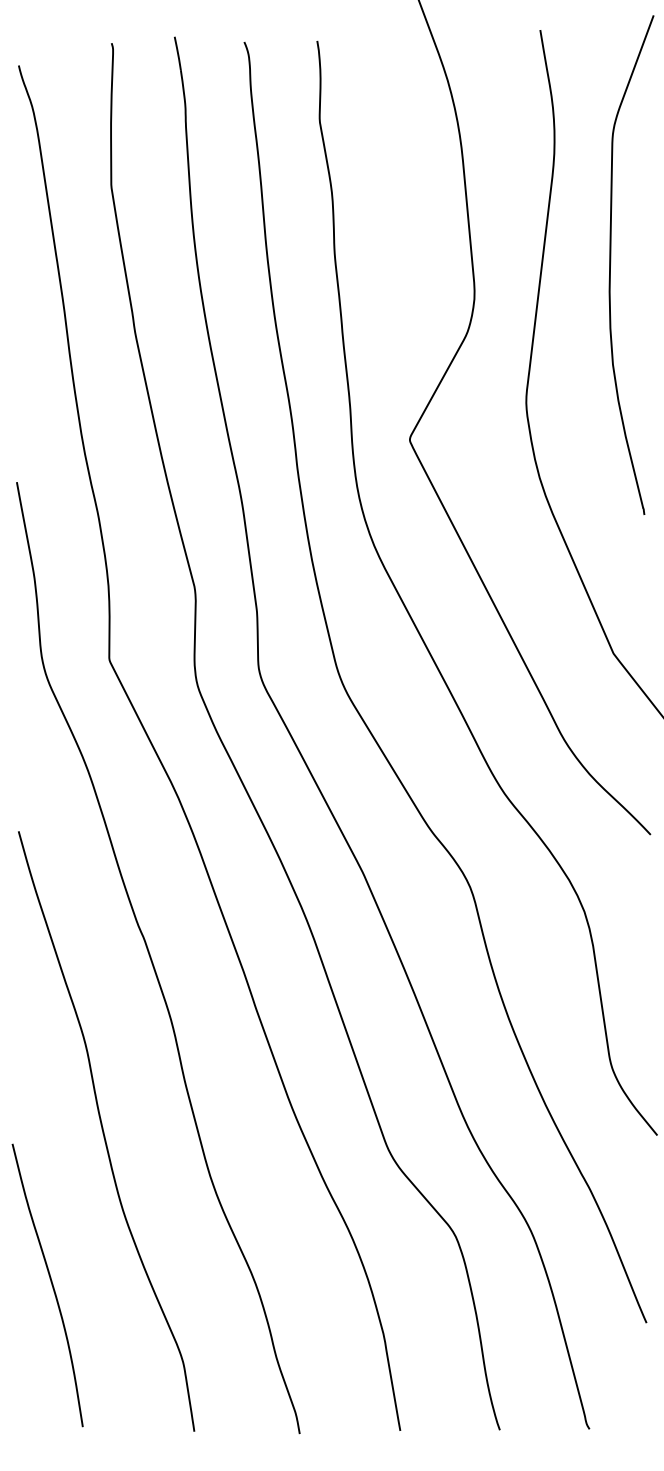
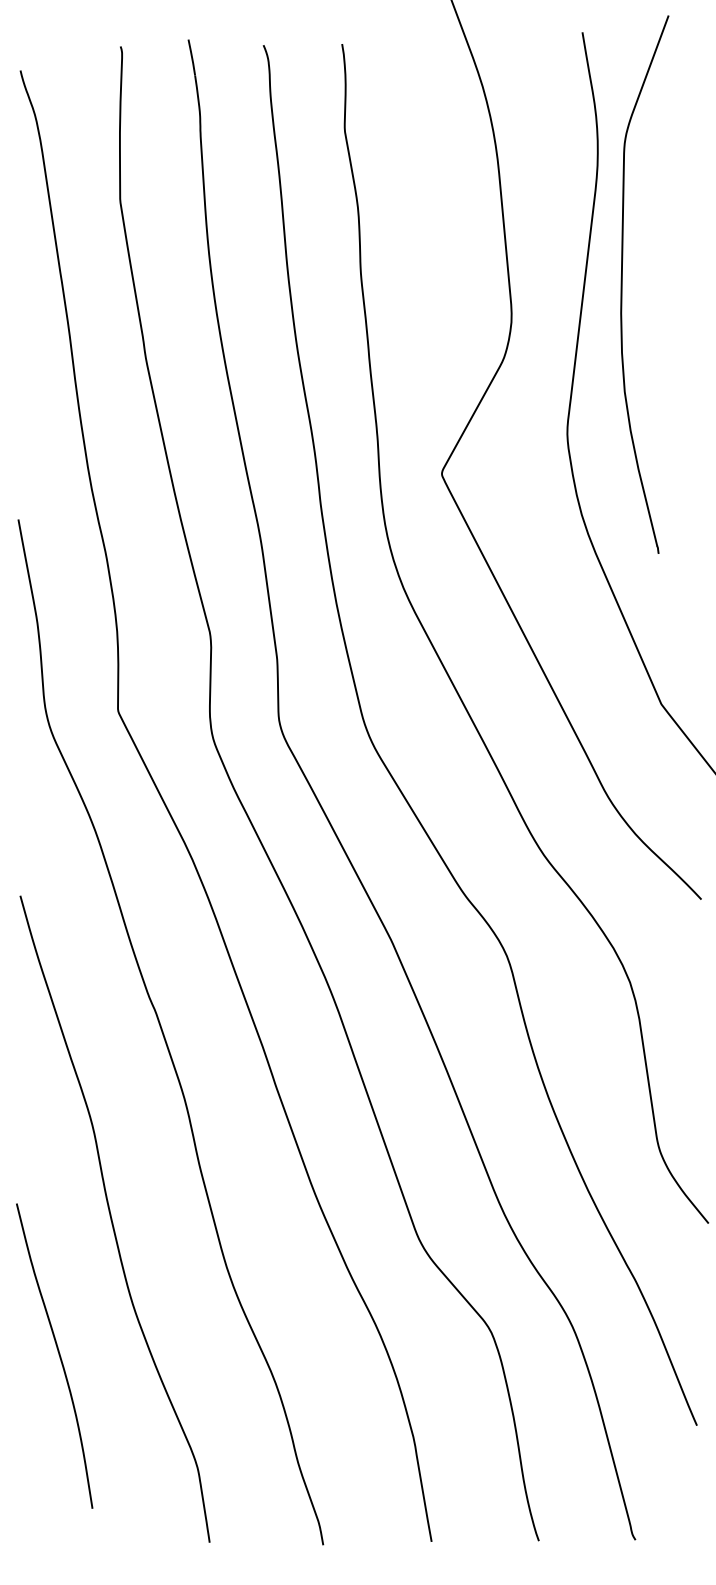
curve: (610, 265) -> (622, 284), moved
curve: (51, 1284) -> (58, 1355), moved

